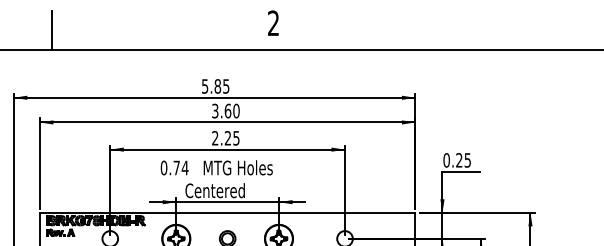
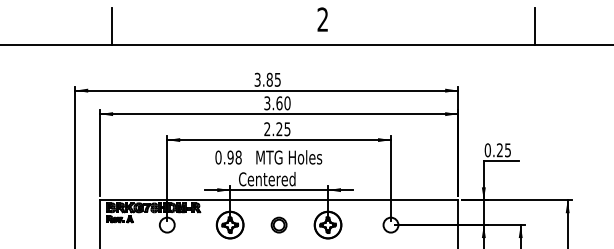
line: (495, 29) -> (534, 25), added
text: (204, 85) -> (257, 78), 5.85 -> 3.85
text: (180, 167) -> (234, 157), 0.74 -> 0.98

